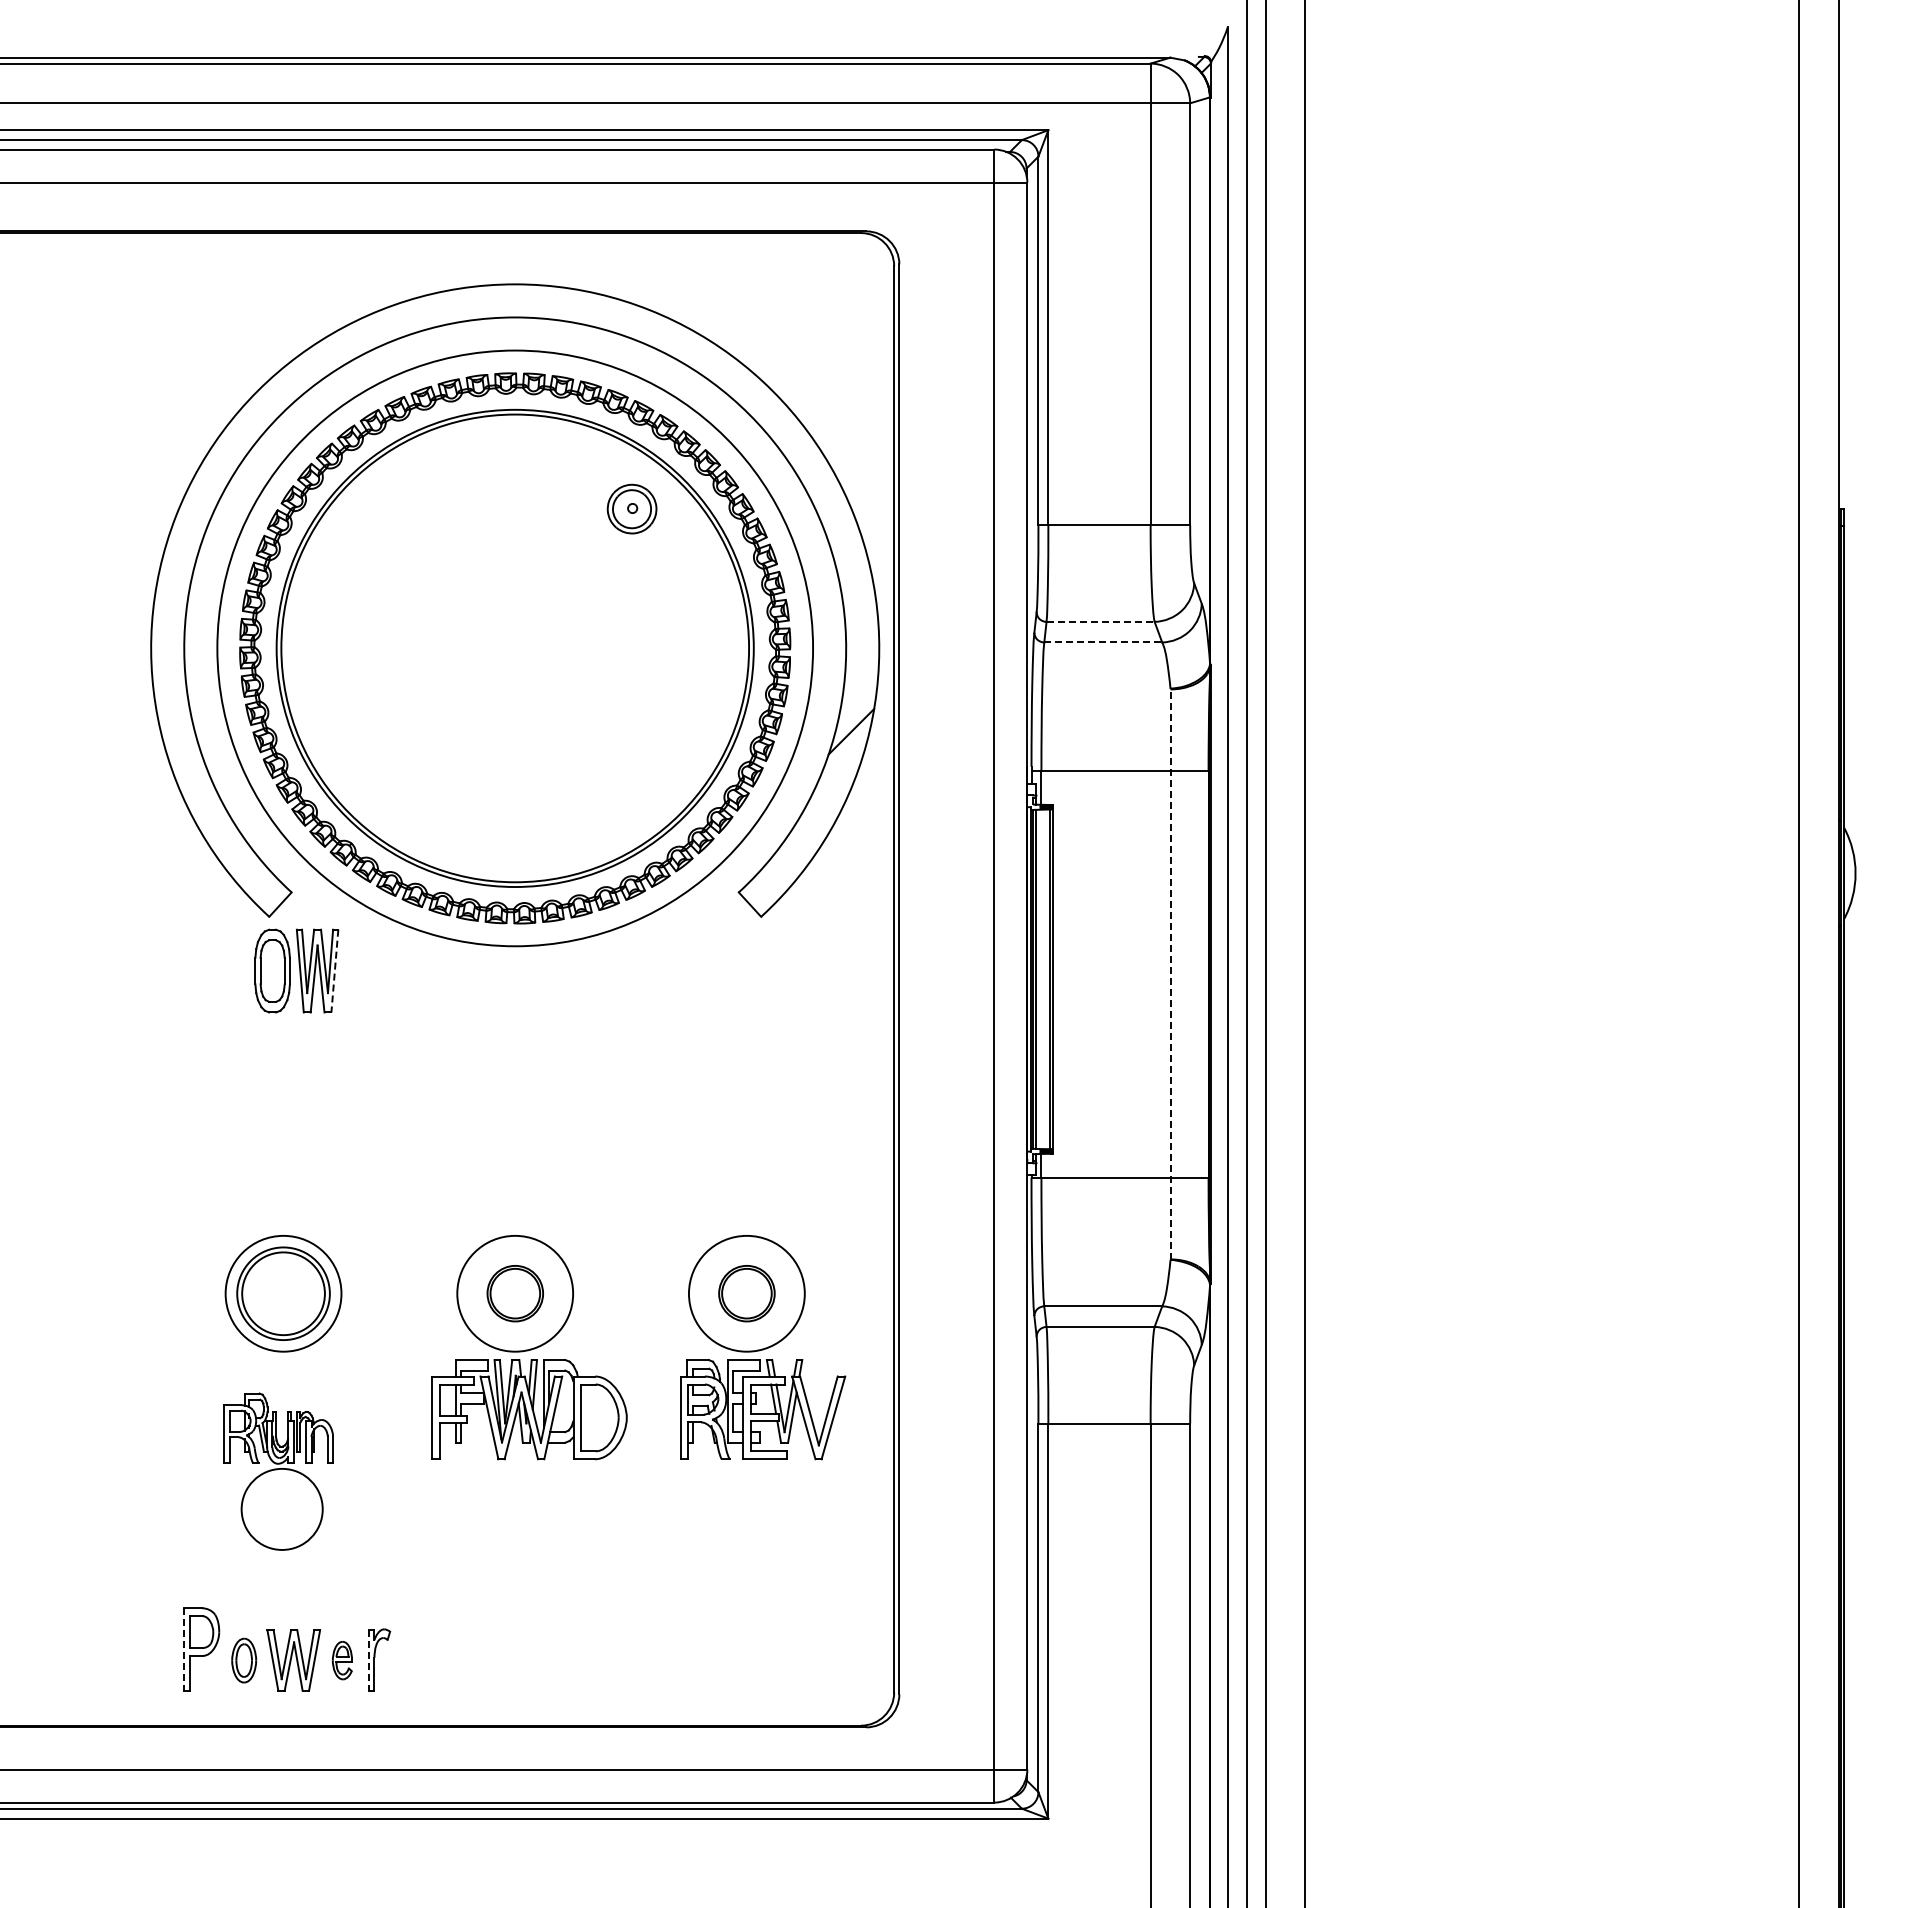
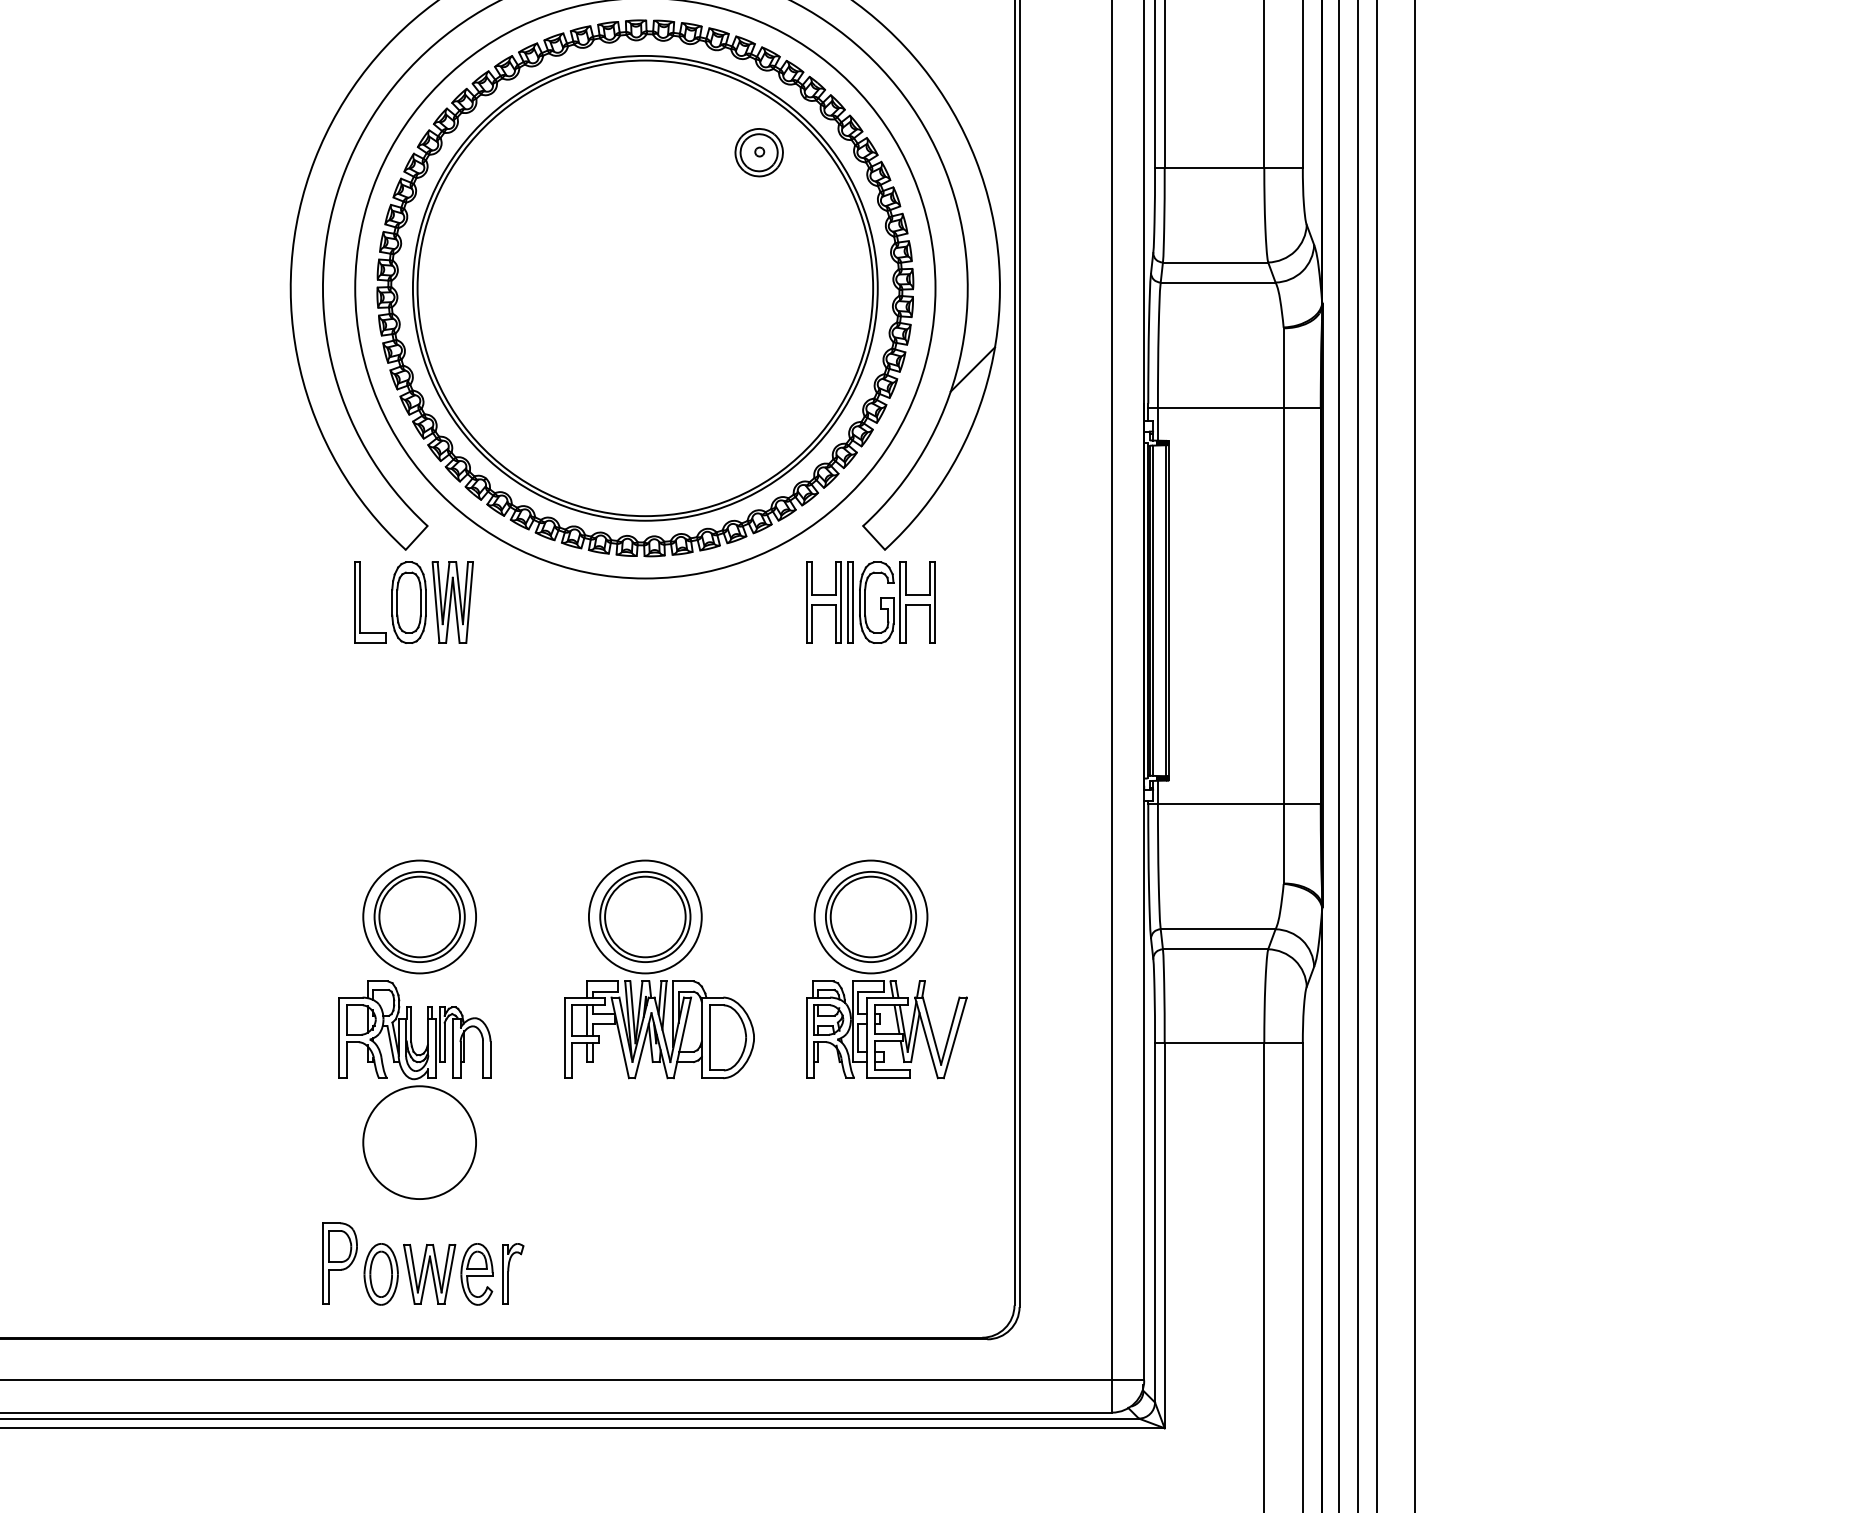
line: (1101, 621) -> (1216, 262), dashed -> solid
line: (1103, 642) -> (1218, 282), dashed -> solid
part: (223, 970) -> (361, 602), added
part: (746, 970) -> (870, 602), added
line: (334, 971) -> (469, 603), dashed -> solid
line: (1170, 973) -> (1283, 605), dashed -> solid
part: (515, 1293) -> (645, 916), size x1.67
part: (746, 1293) -> (870, 916), size x1.67
part: (278, 1471) -> (414, 1090), size x1.43
line: (184, 1650) -> (323, 1264), dashed -> solid
part: (244, 1660) -> (381, 1274), size x1.43
part: (342, 1660) -> (477, 1274), size x1.67
line: (368, 1661) -> (502, 1275), dashed -> solid

